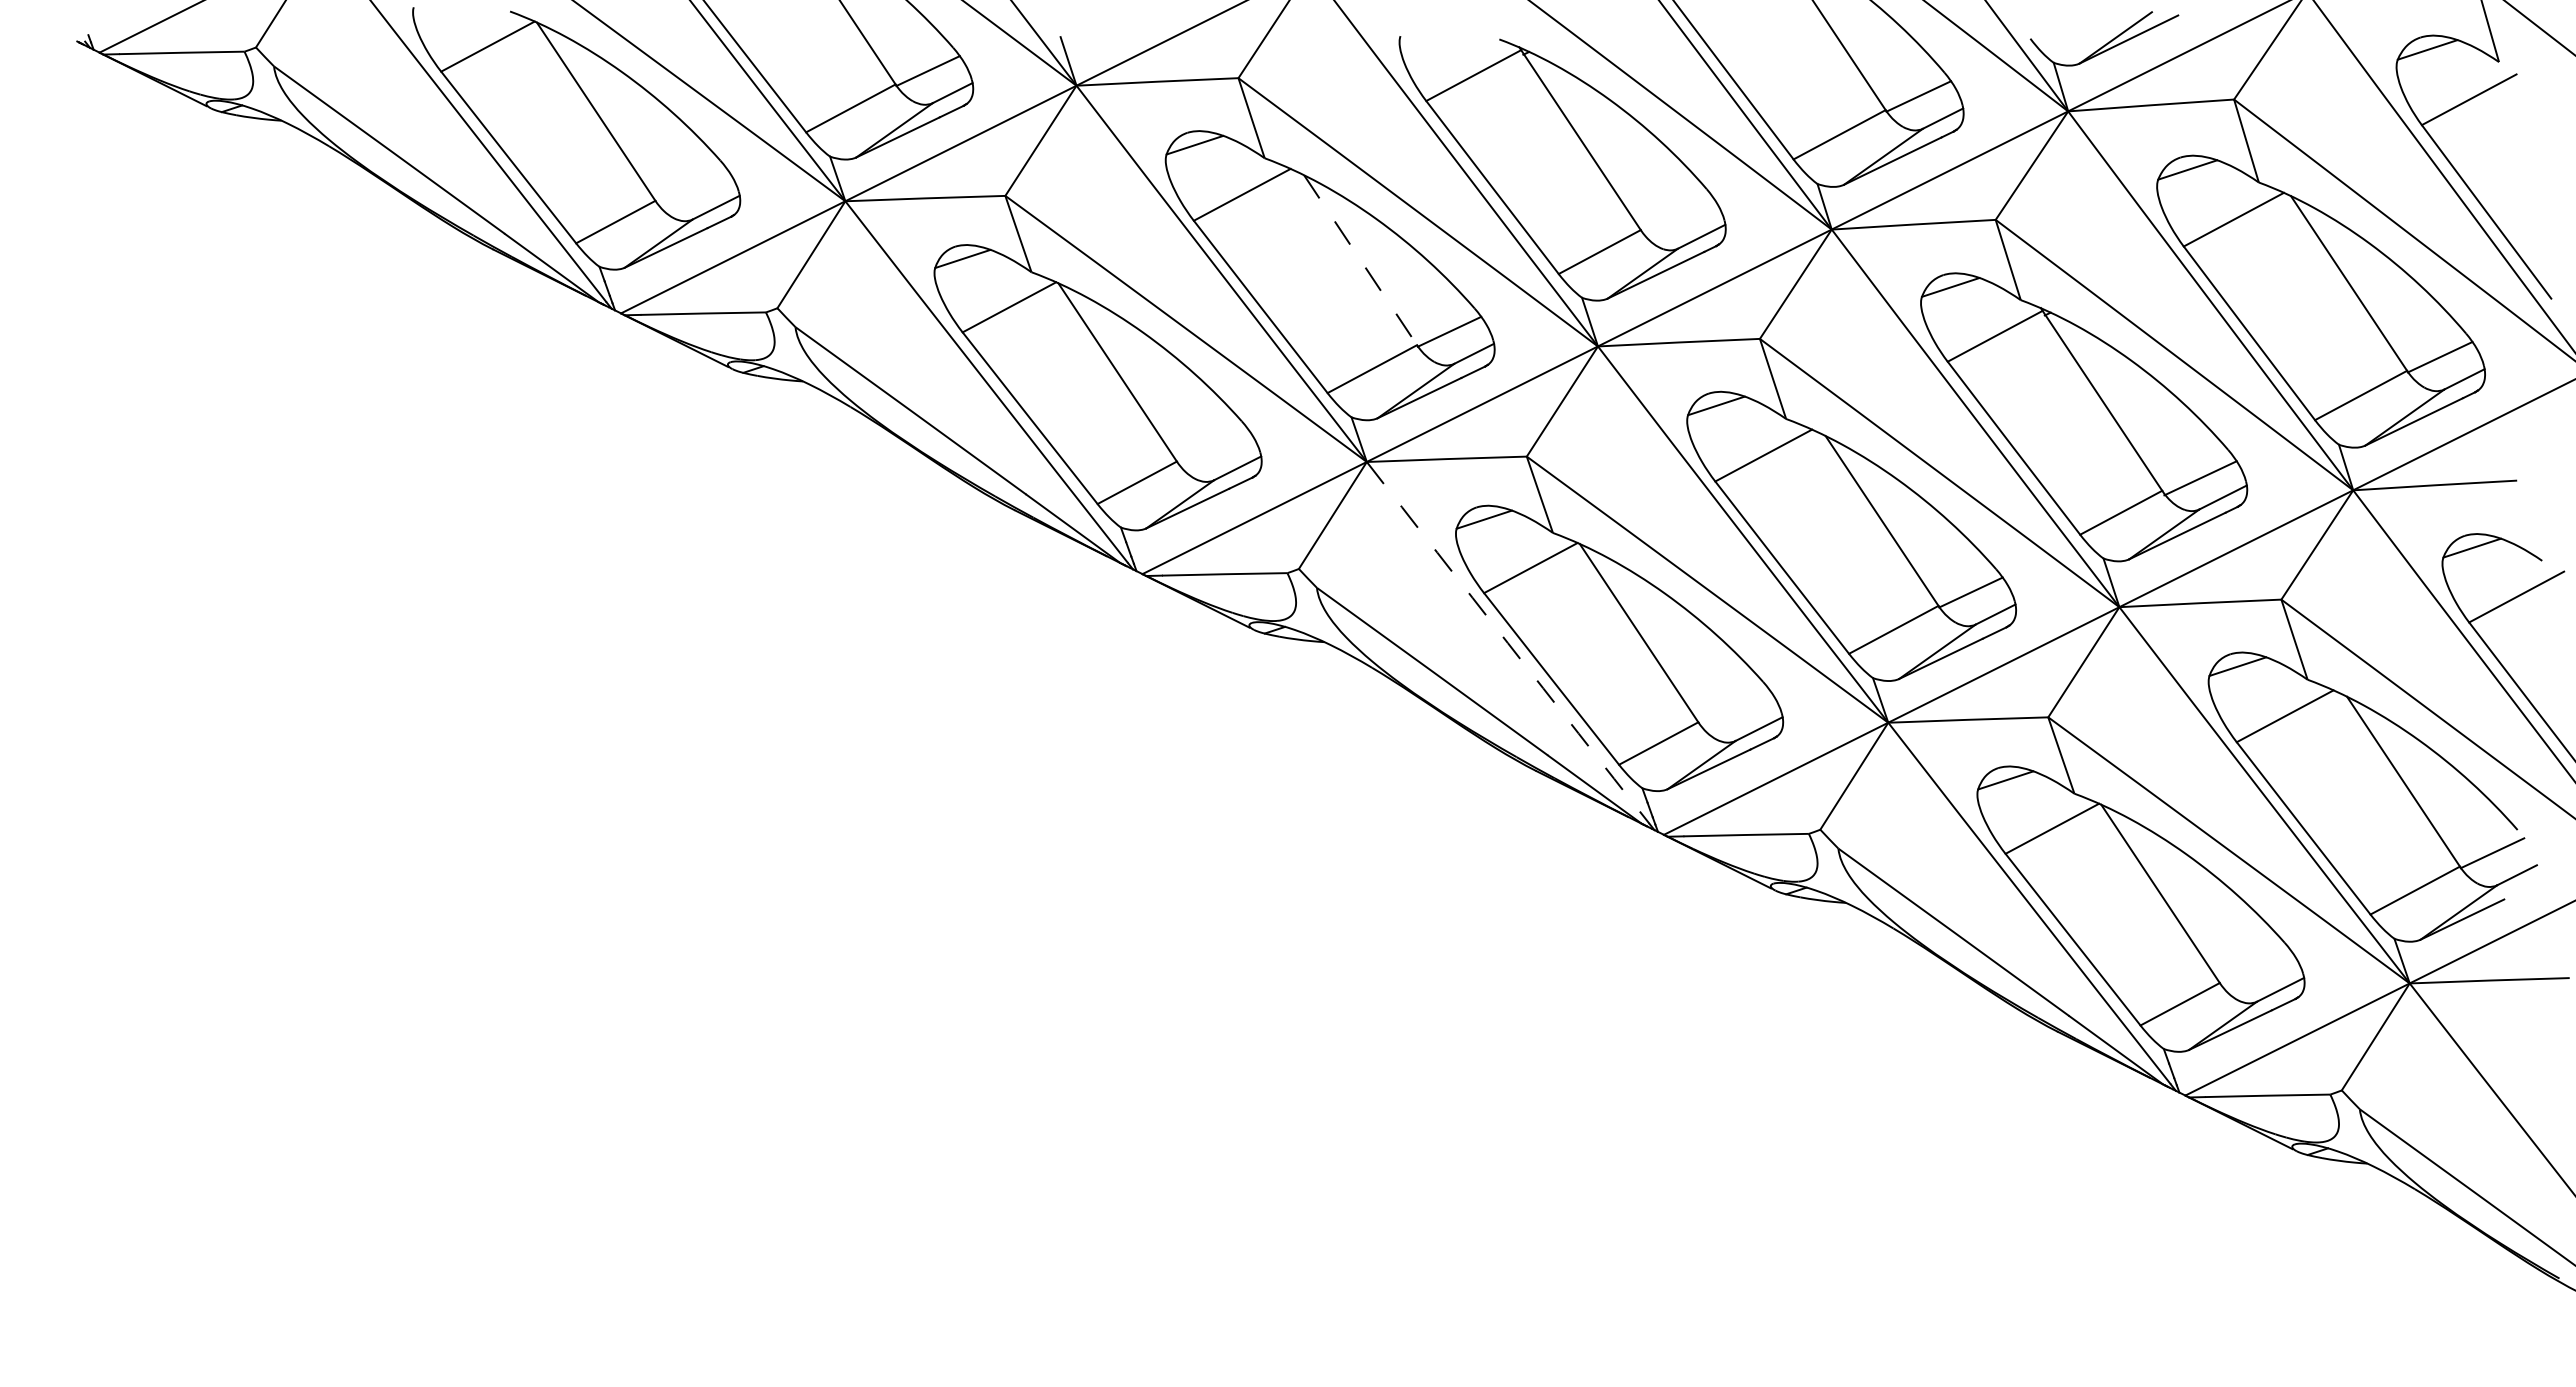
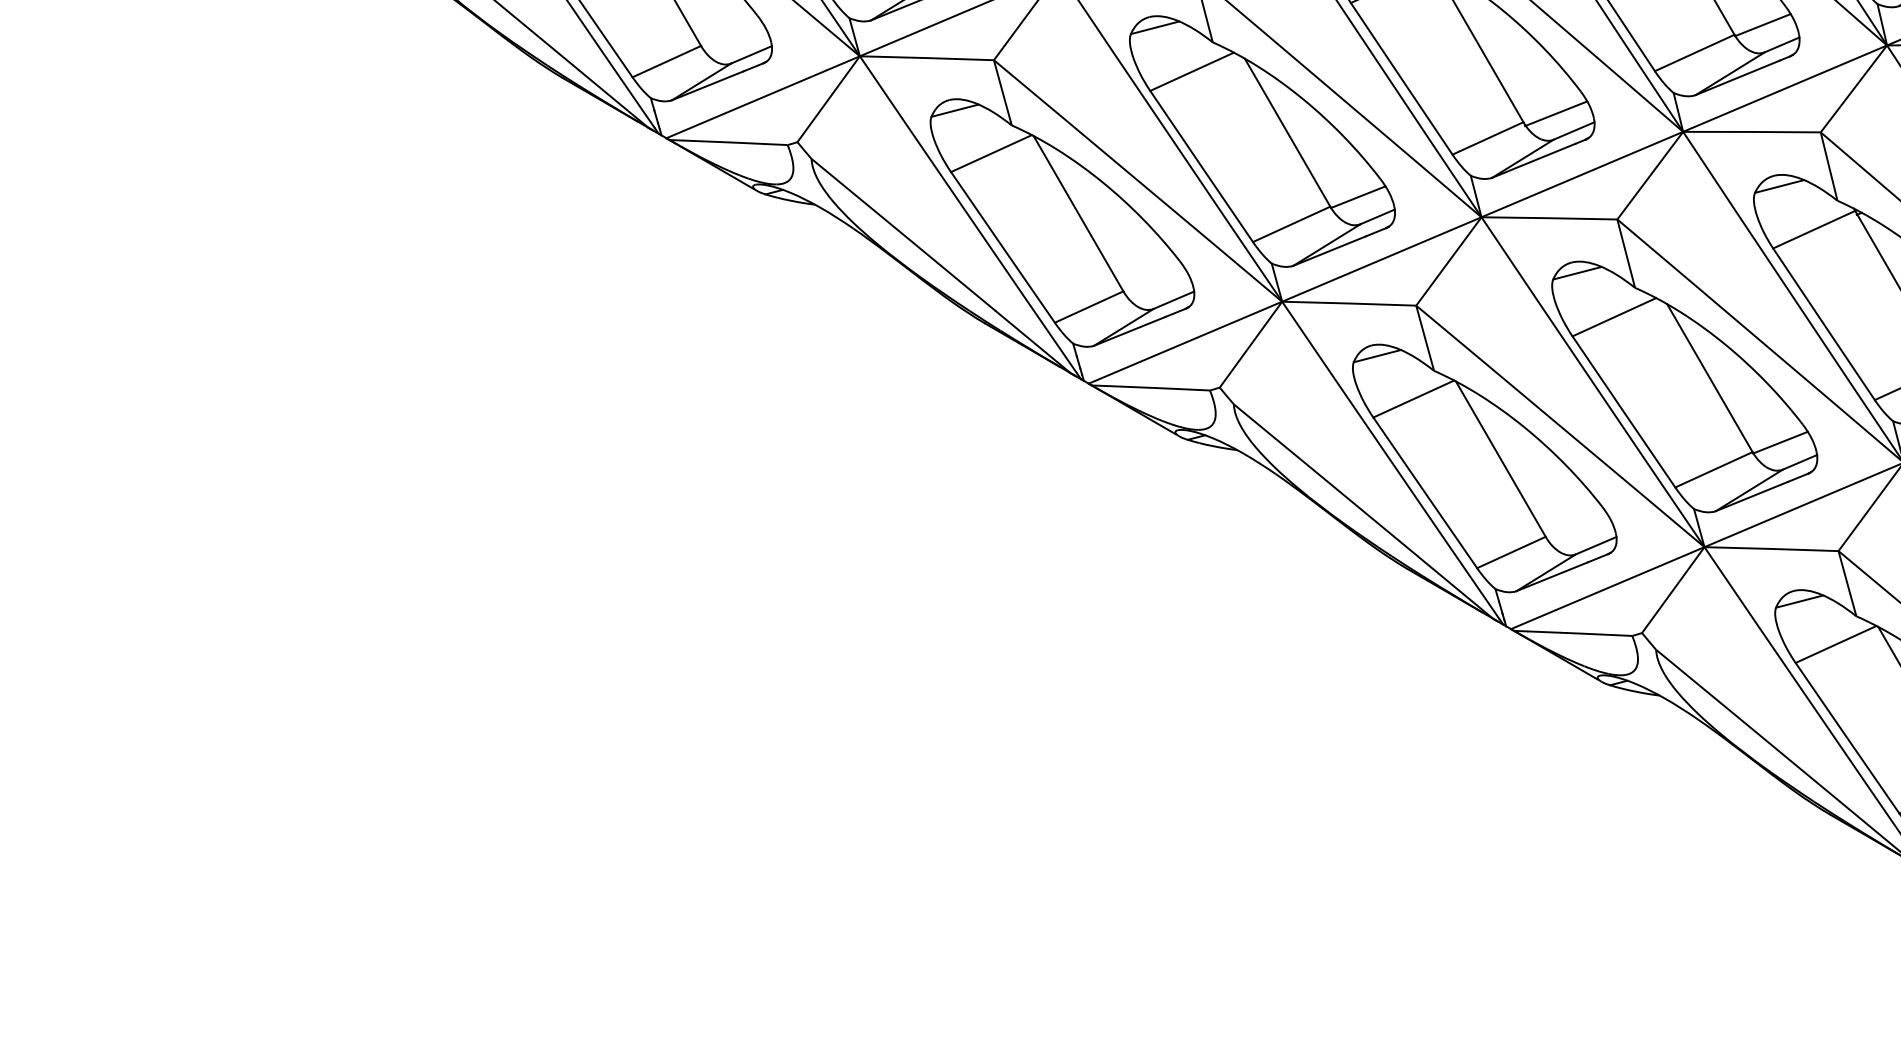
line: (1678, 217) -> (1555, 113), added
line: (1360, 260) -> (1287, 132), dashed -> solid
arc: (1507, 643) -> (1390, 460), dashed -> solid

